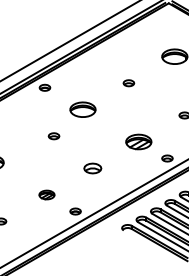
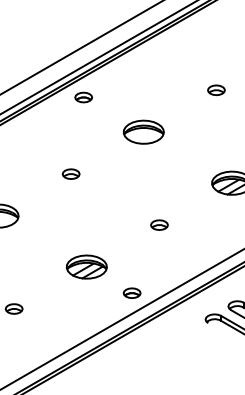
part: (53, 136) -> (70, 174), moved
part: (92, 168) -> (158, 225), size x0.62
part: (46, 194) -> (86, 266), size x1.67

